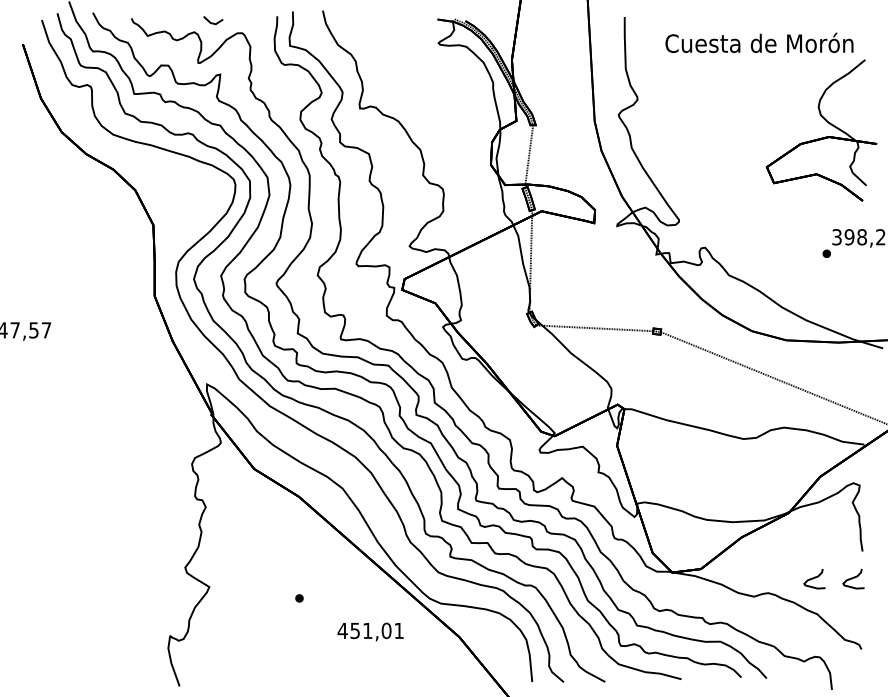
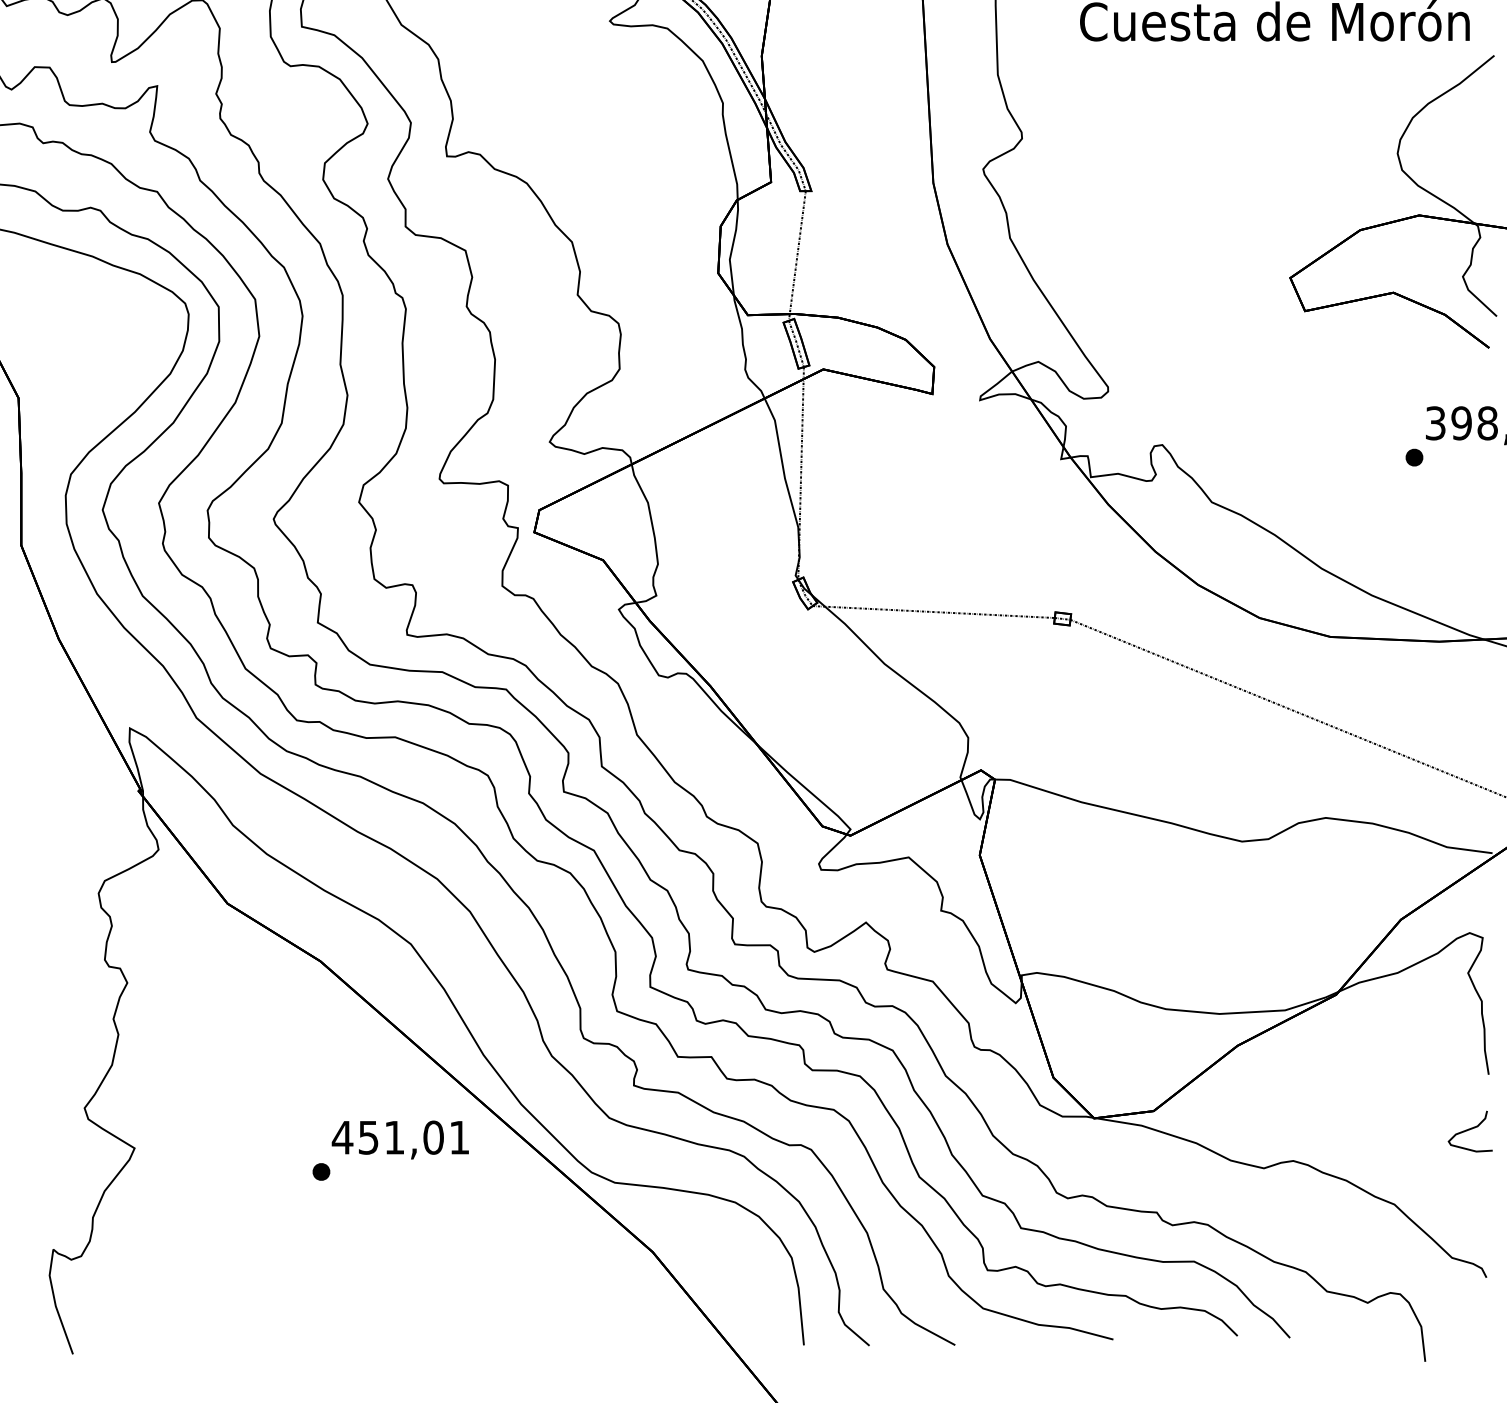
curve: (814, 578) -> (1388, 1130), removed
text: (370, 631) -> (400, 1138), moved

